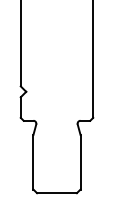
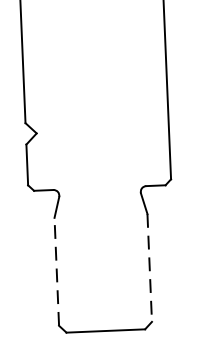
line: (33, 161) -> (56, 270), solid -> dashed
line: (80, 162) -> (149, 268), solid -> dashed

